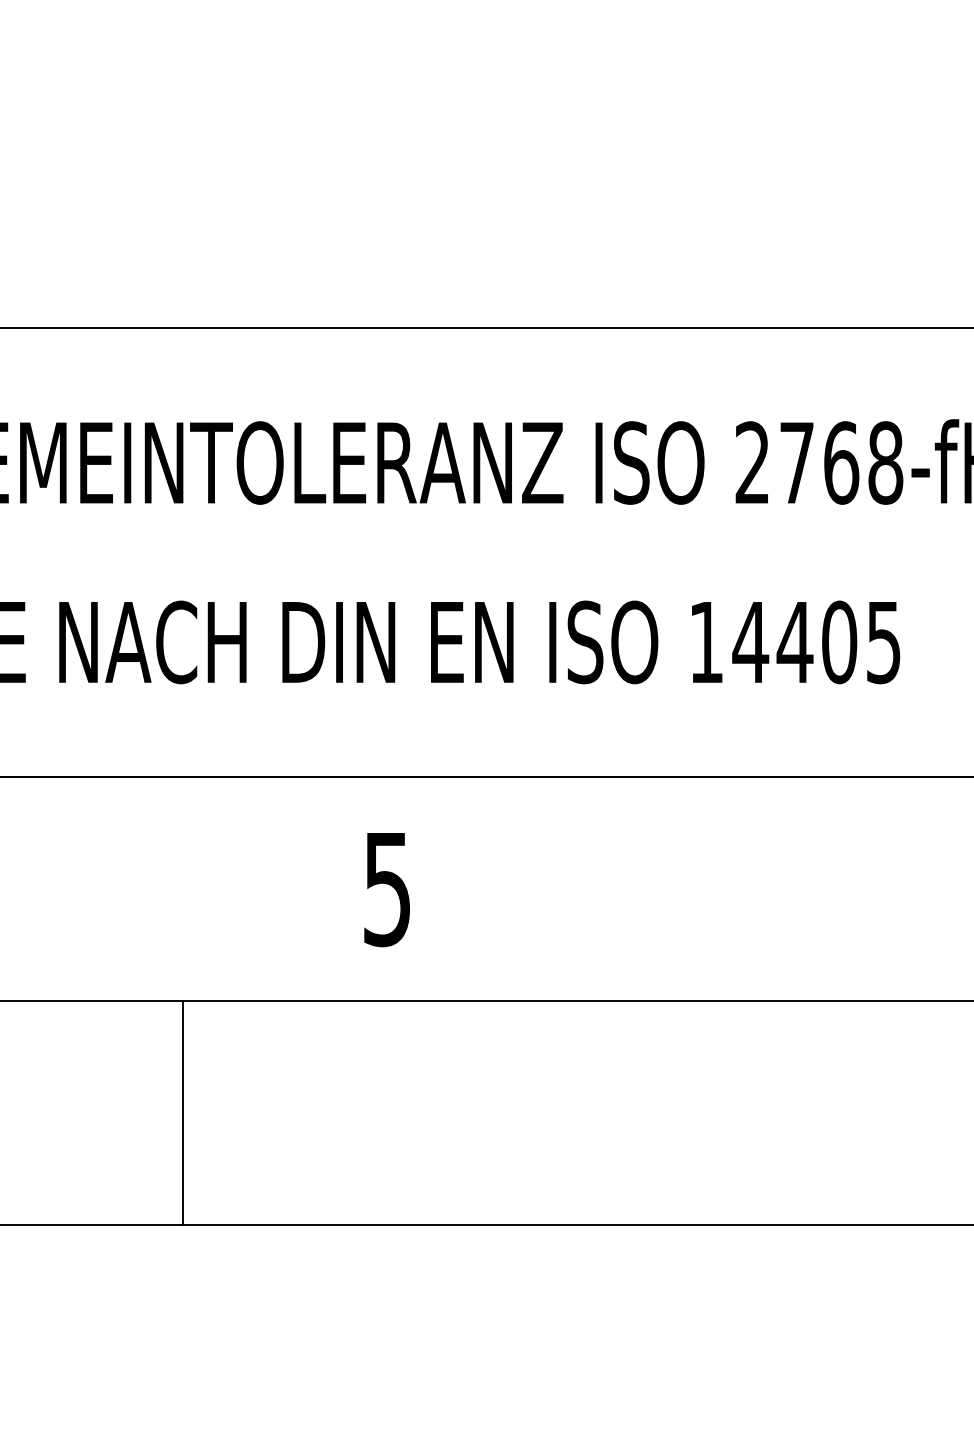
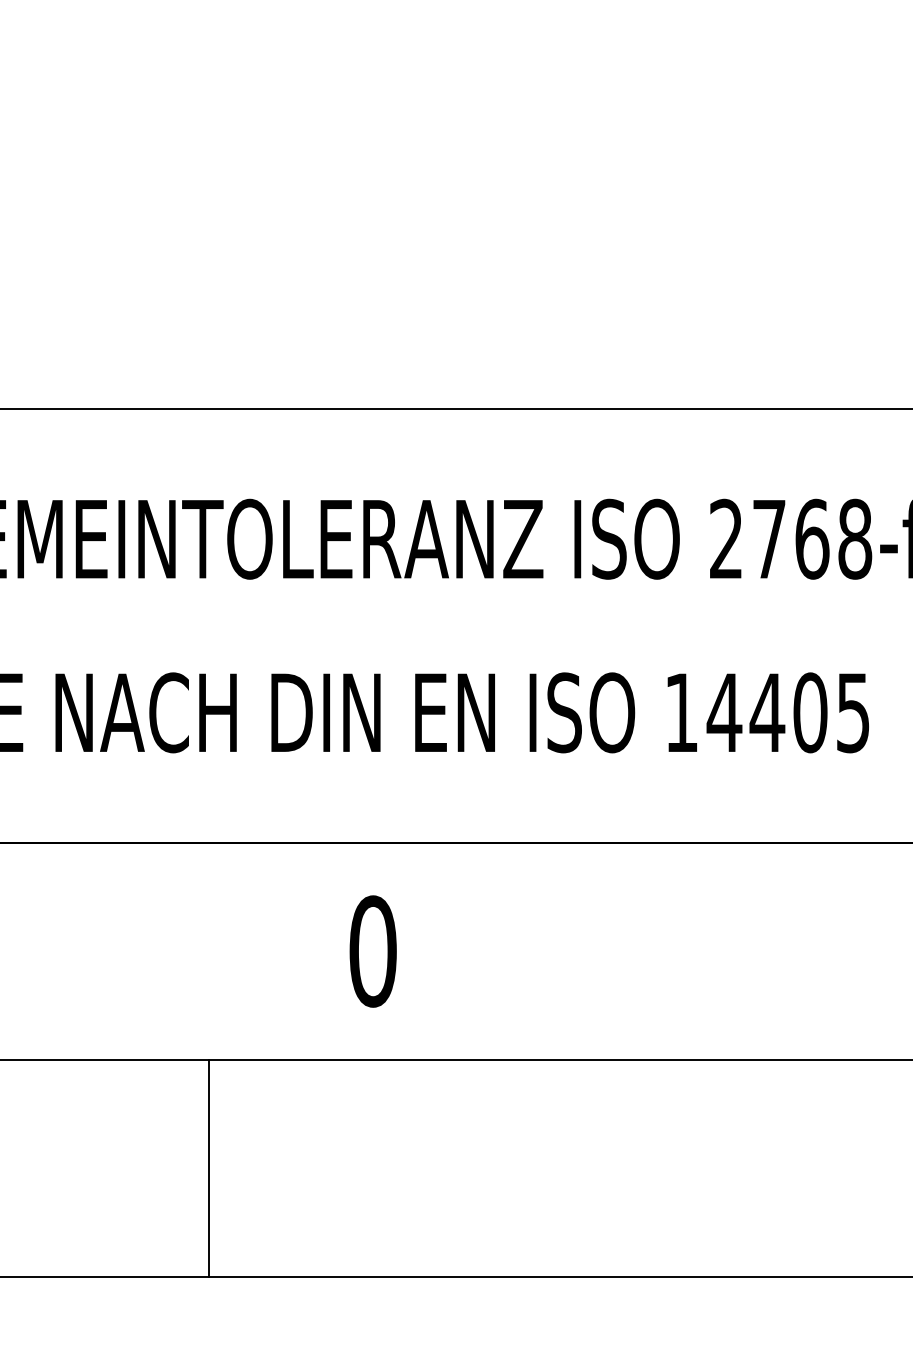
text: (387, 889) -> (373, 951), 5 -> 0
line: (183, 1113) -> (209, 1168), moved

